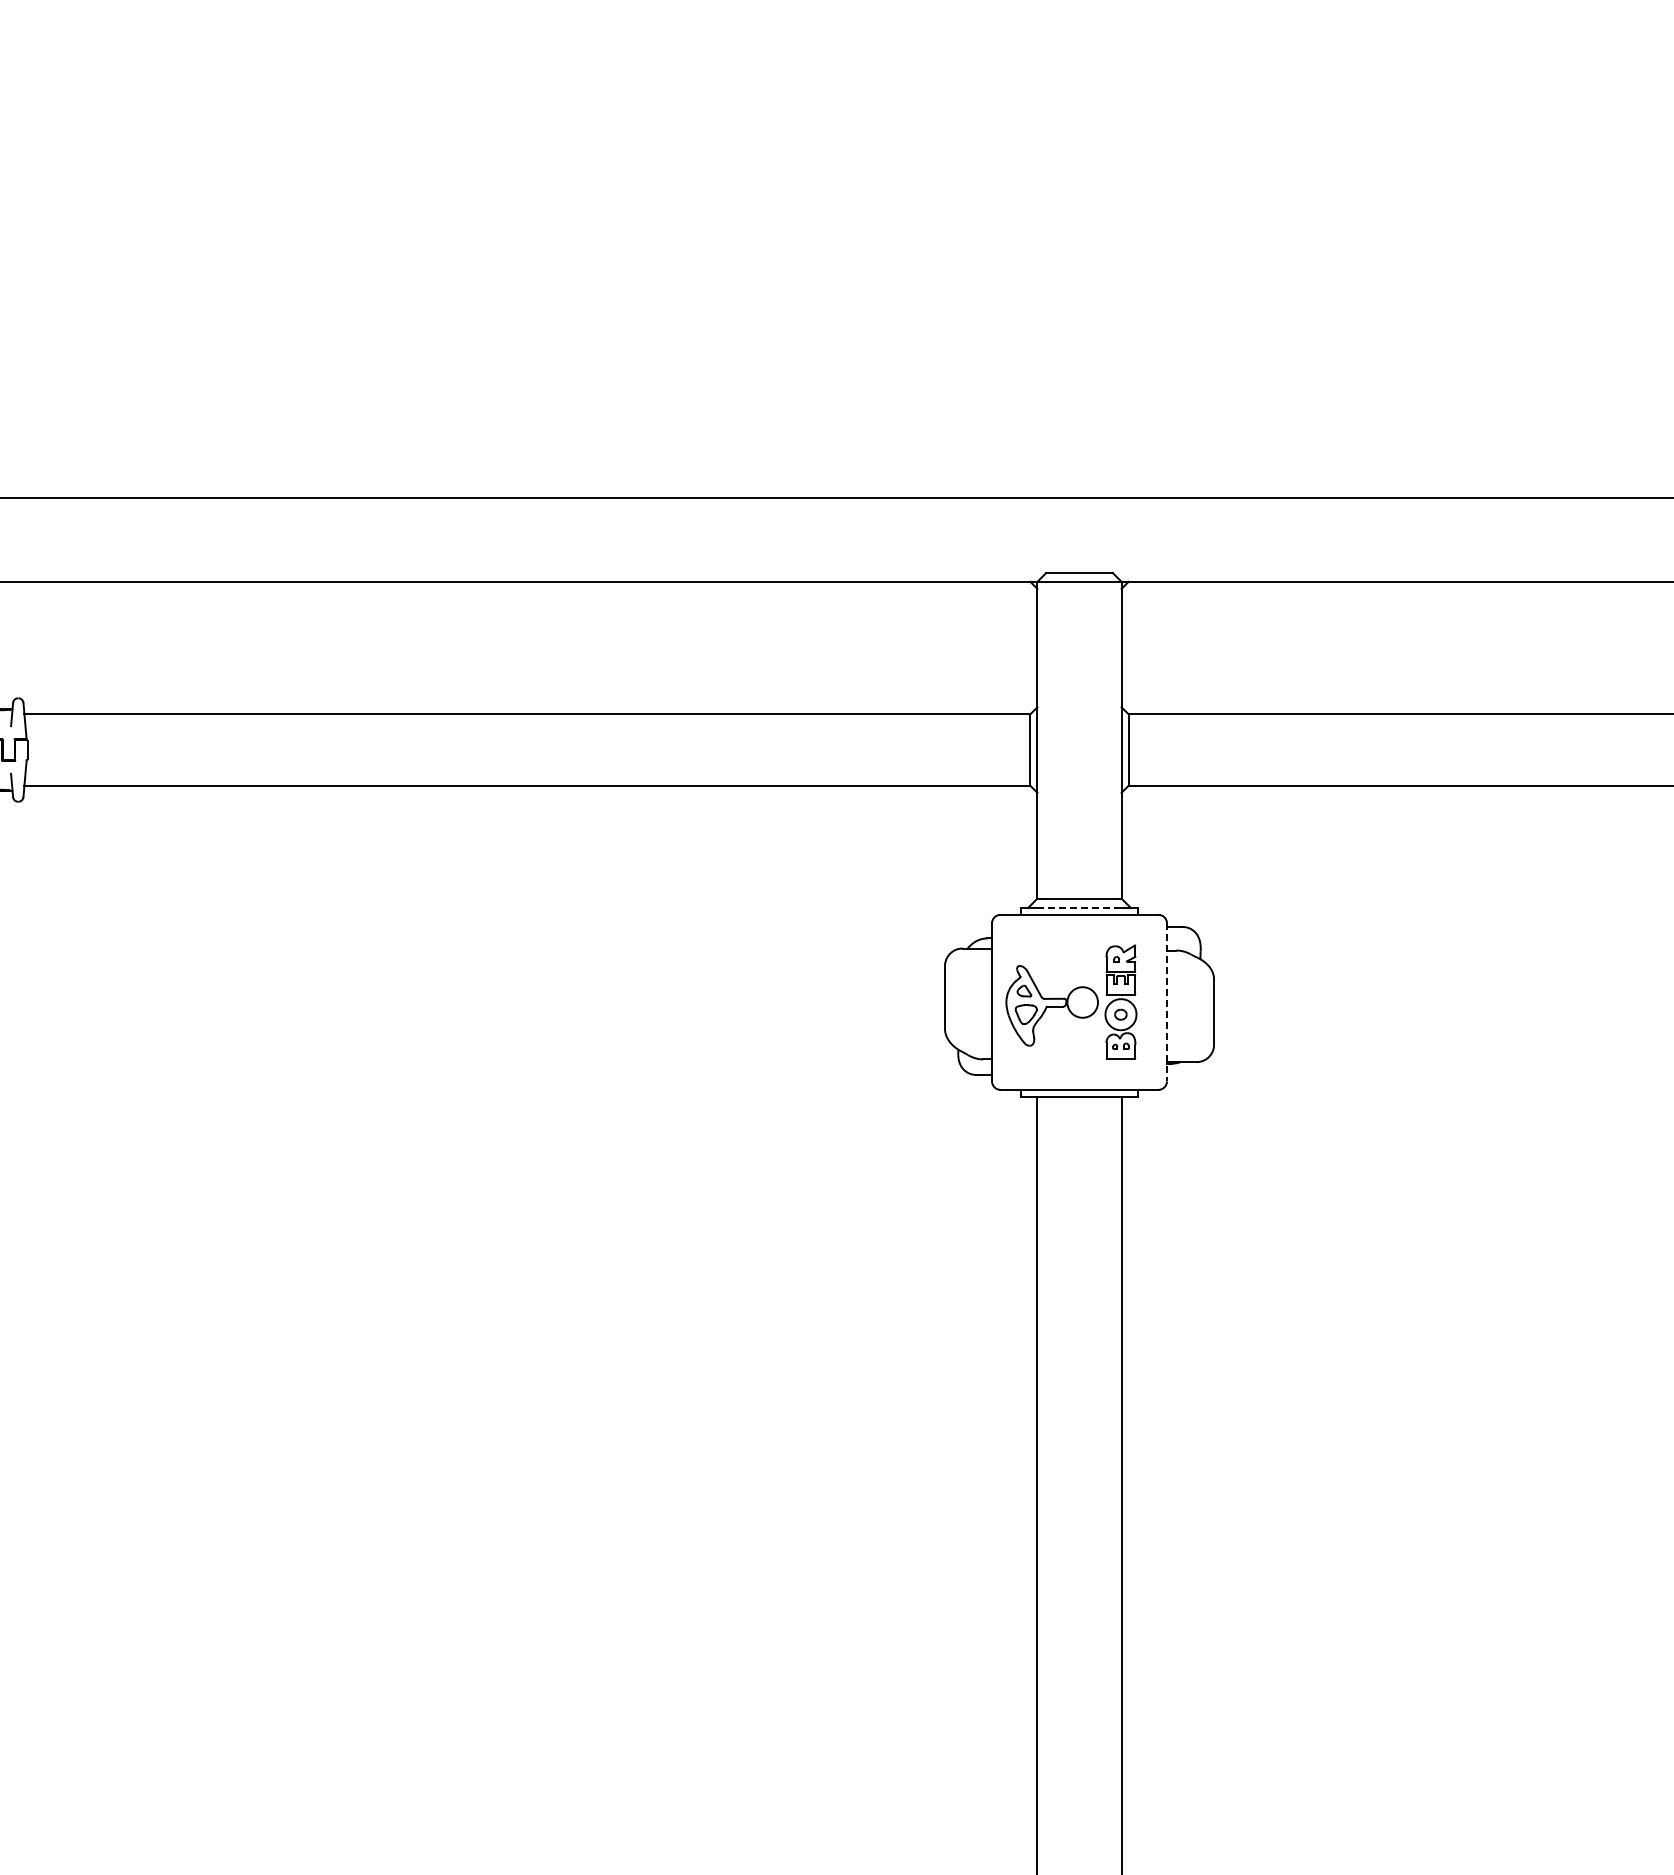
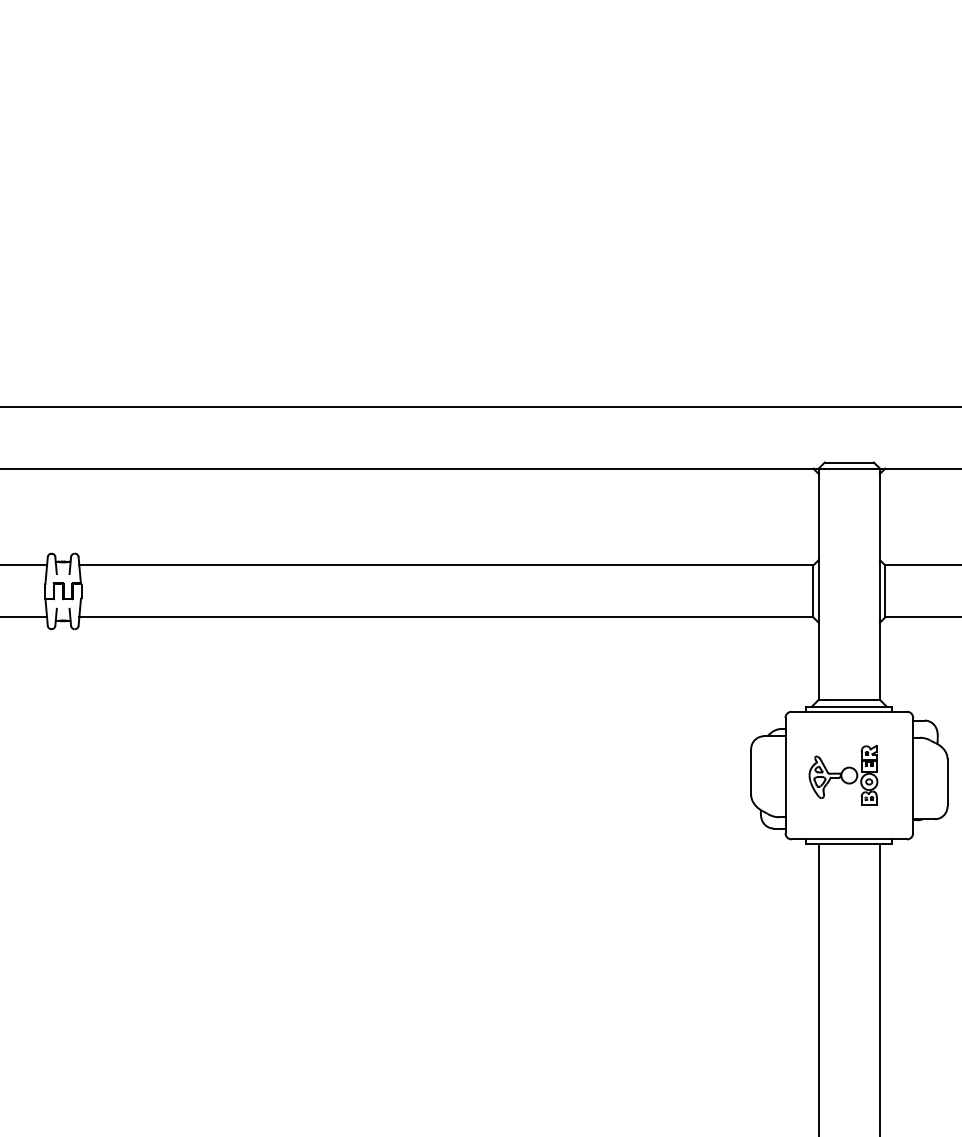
line: (1080, 908) -> (850, 707), dashed -> solid
part: (1071, 1001) -> (843, 774), size x0.71
line: (1166, 1002) -> (912, 775), dashed -> solid

